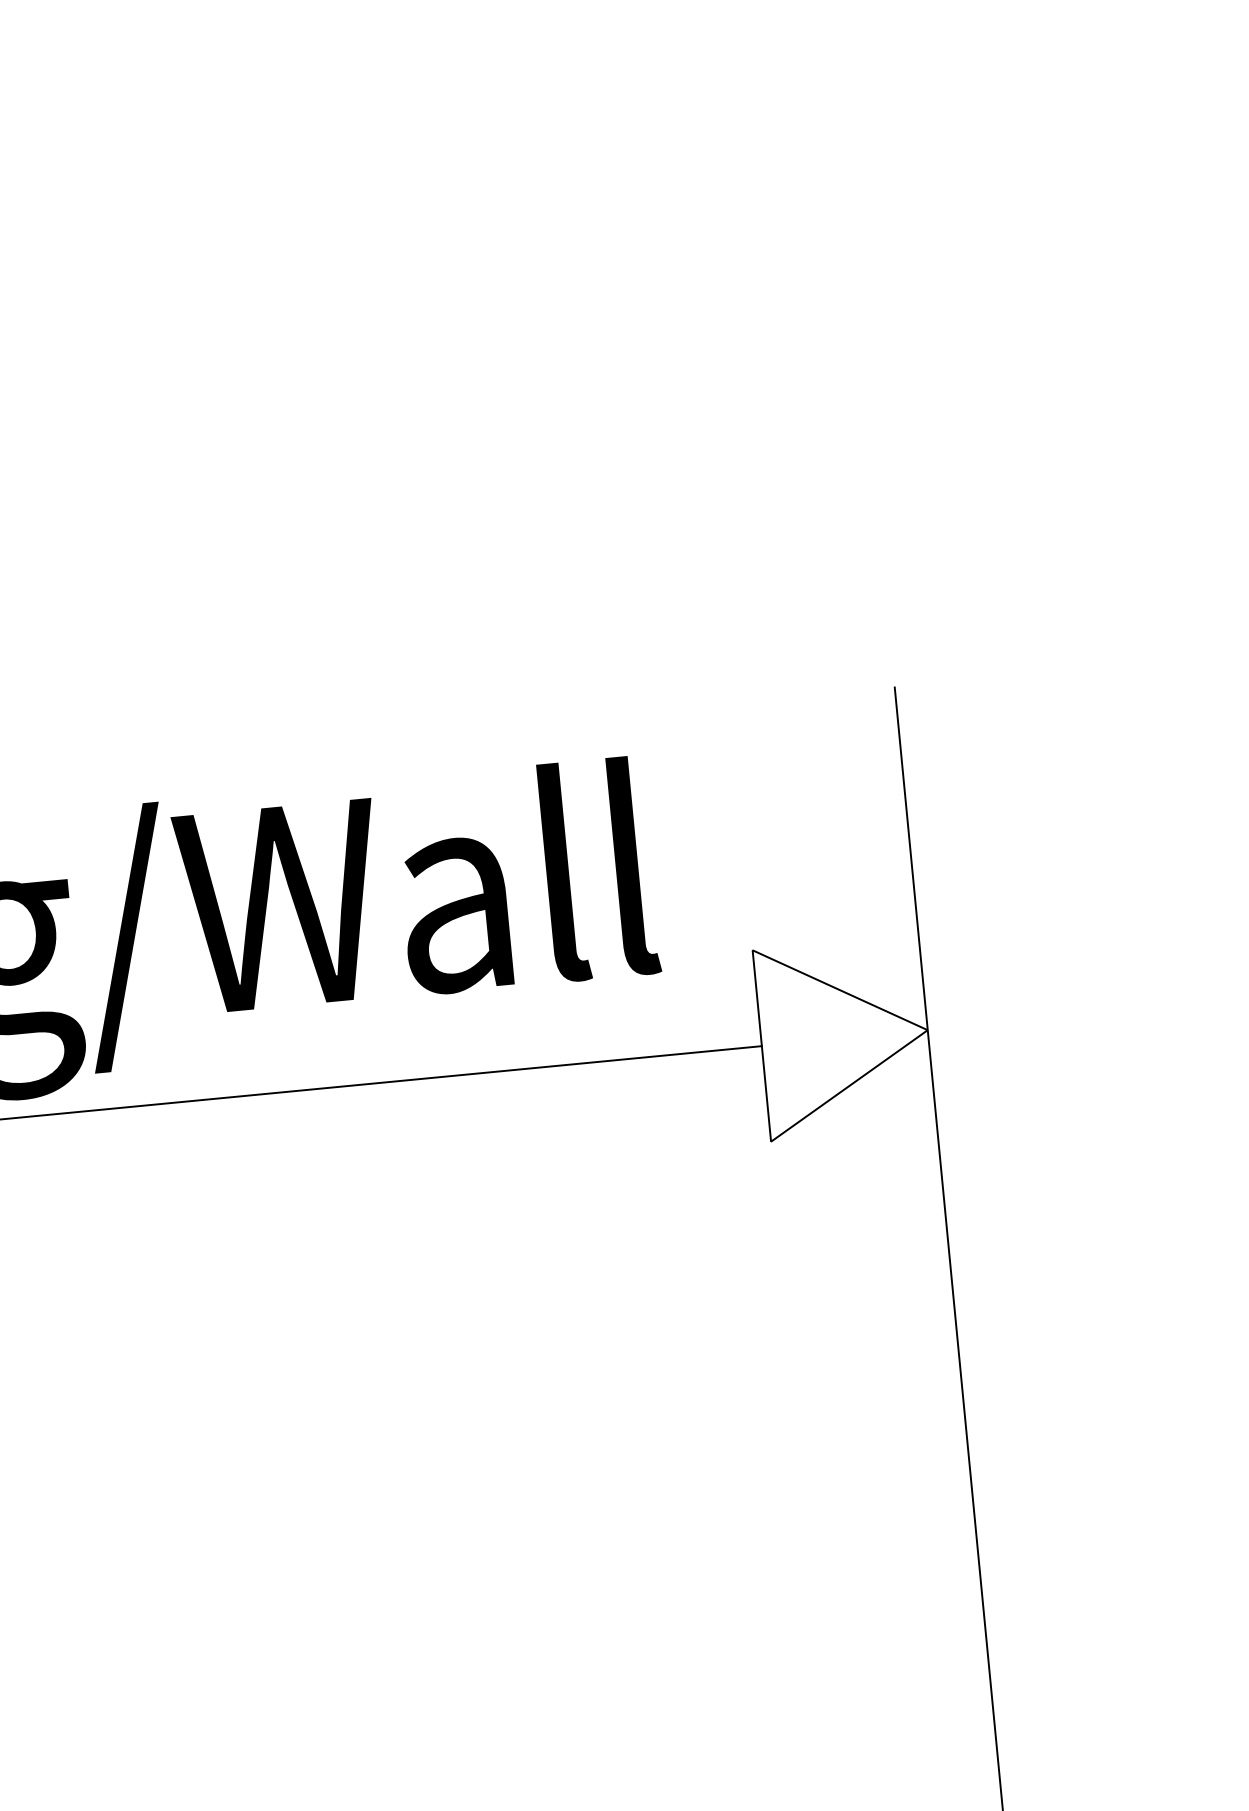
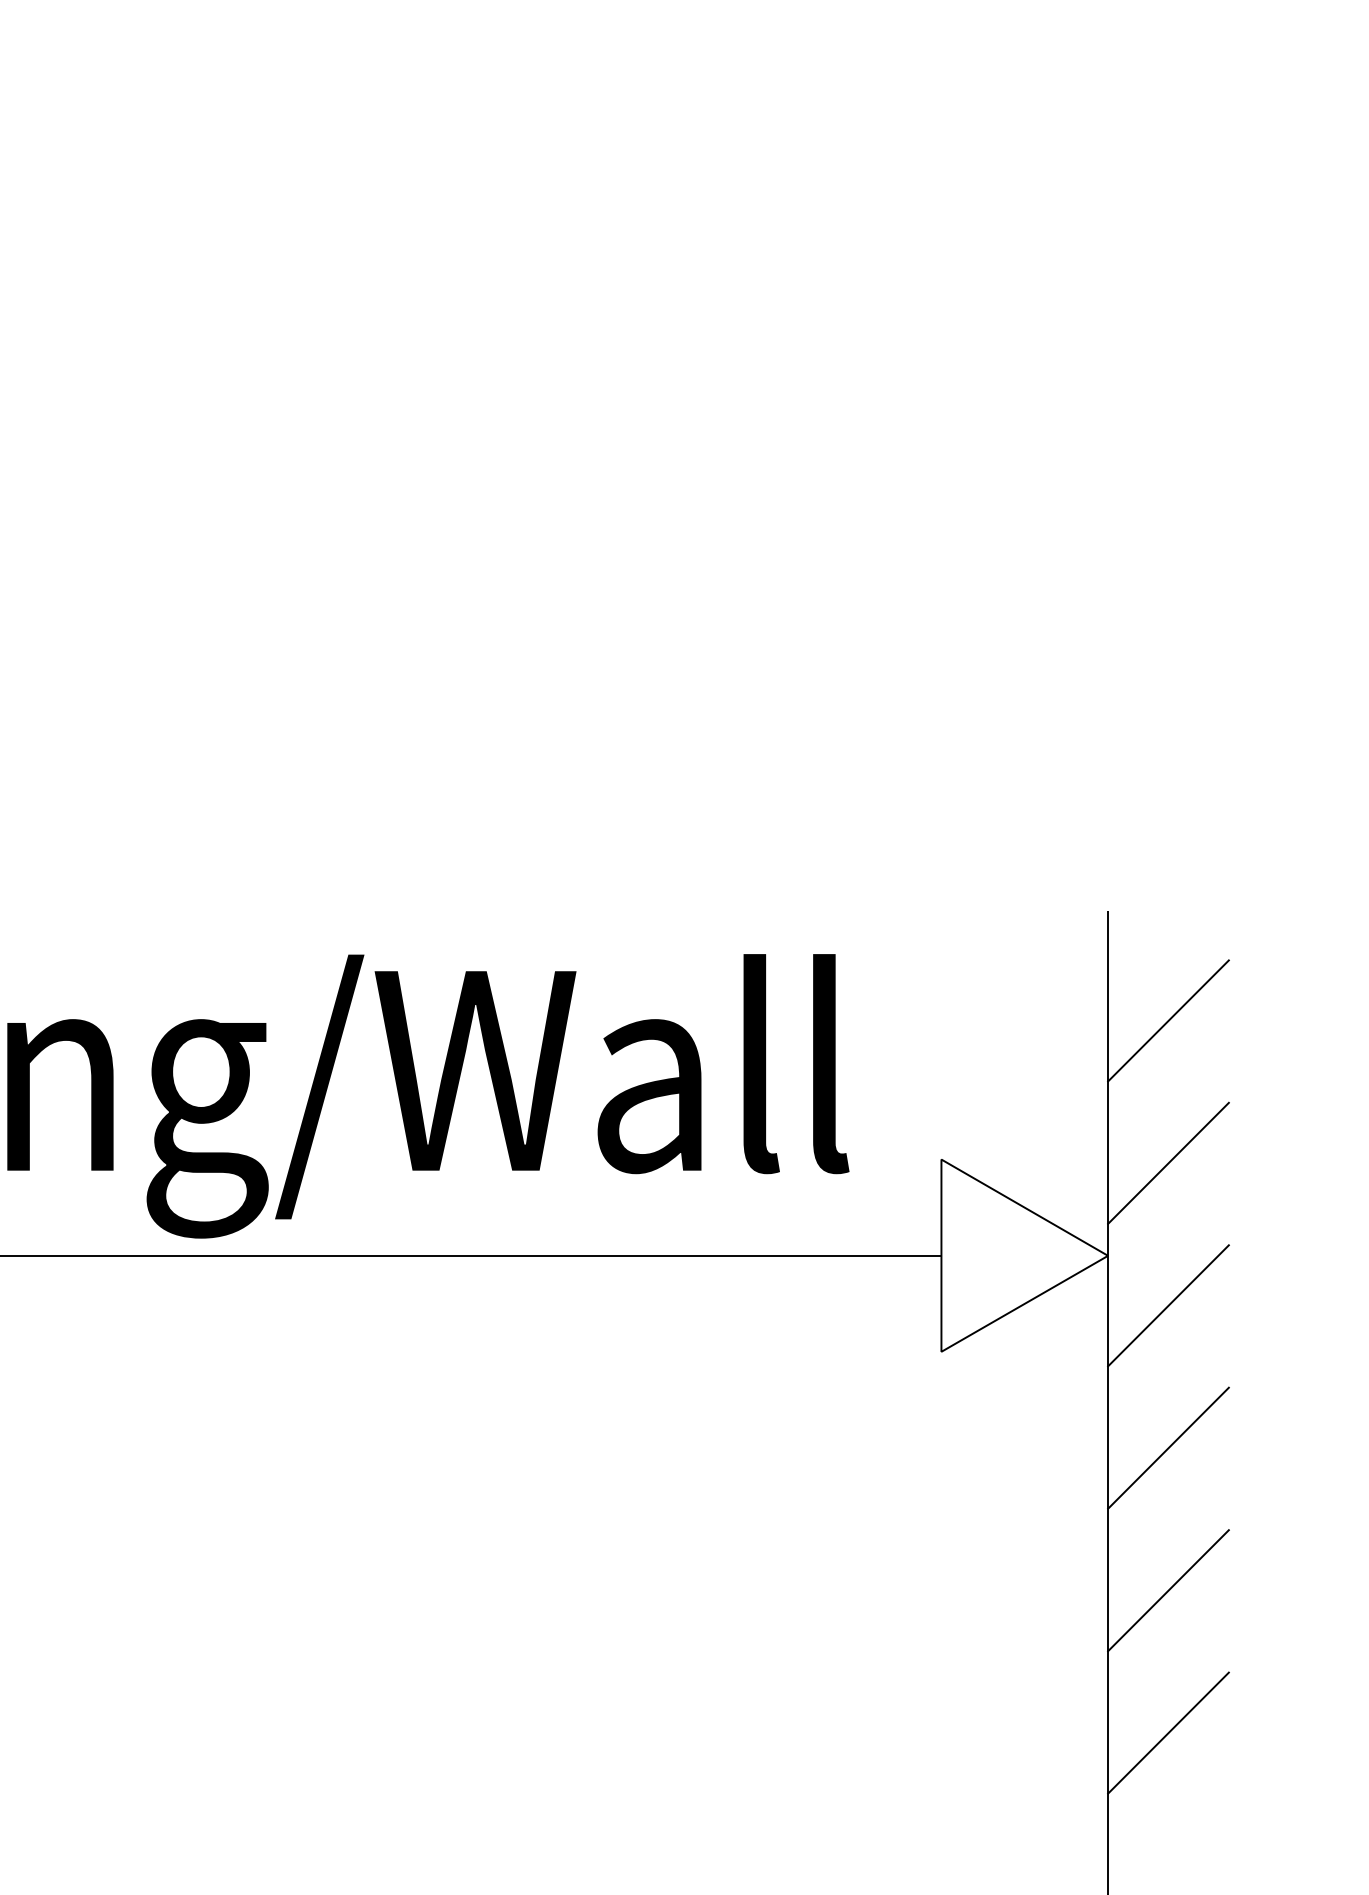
line: (965, 790) -> (1168, 1020), added
line: (978, 931) -> (1168, 1162), added
line: (992, 1073) -> (1168, 1305), added
line: (1006, 1215) -> (1168, 1447), added
line: (1019, 1357) -> (1168, 1590), added
line: (1033, 1498) -> (1168, 1732), added

